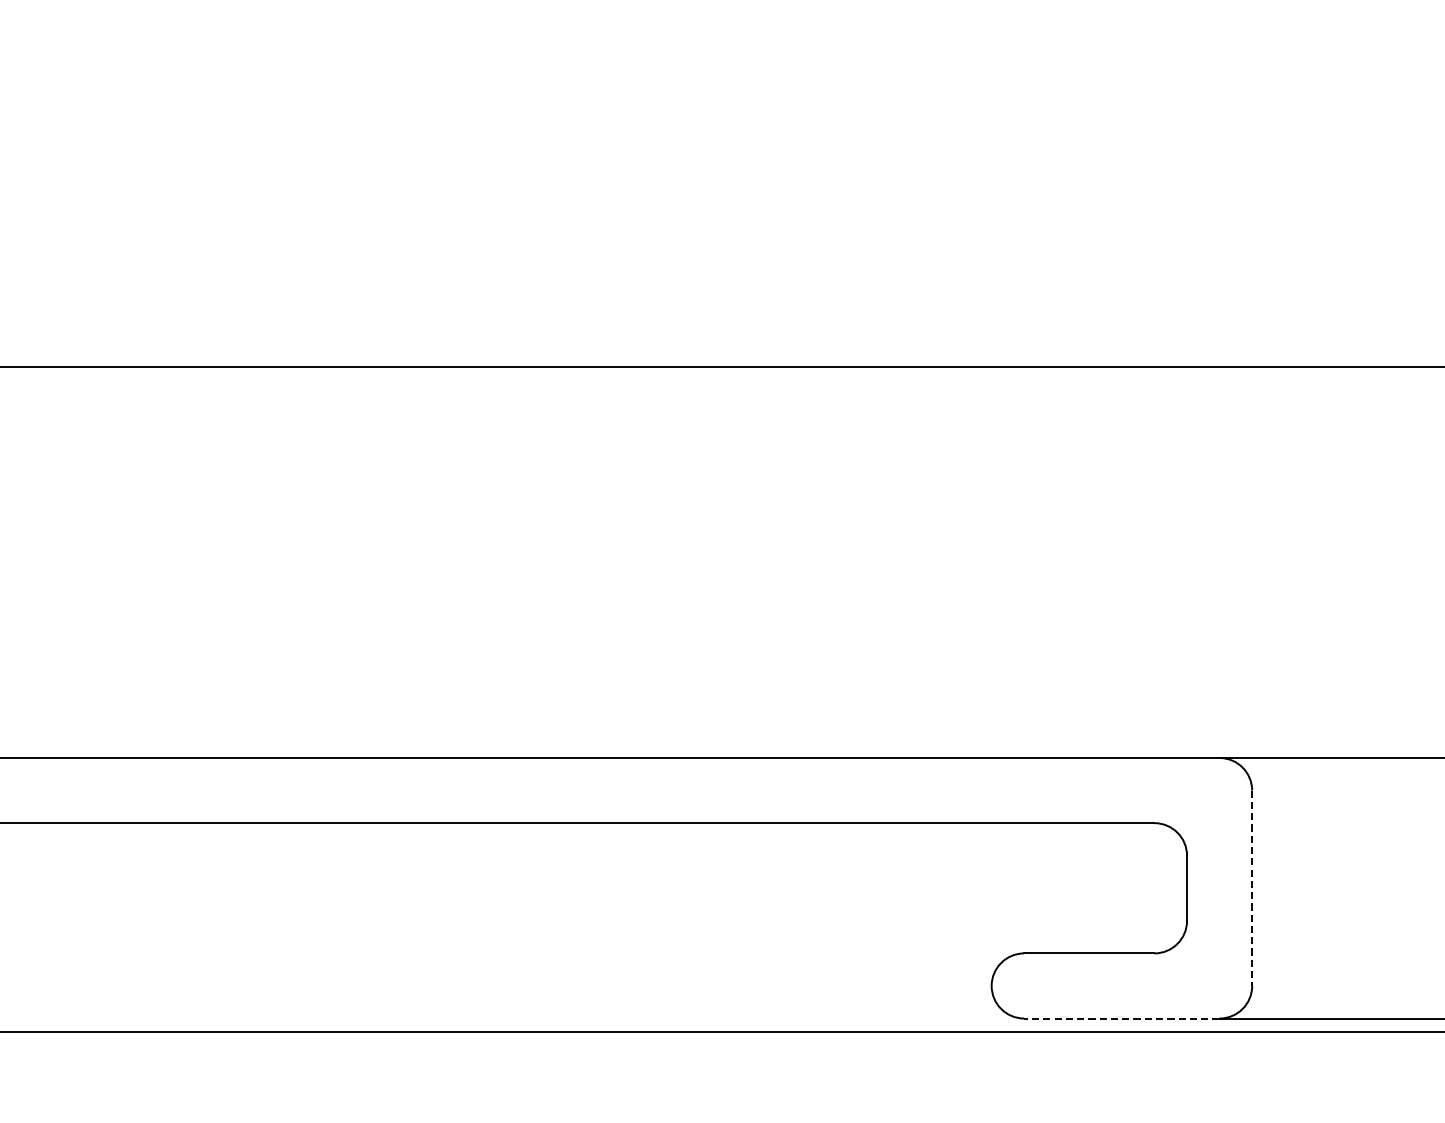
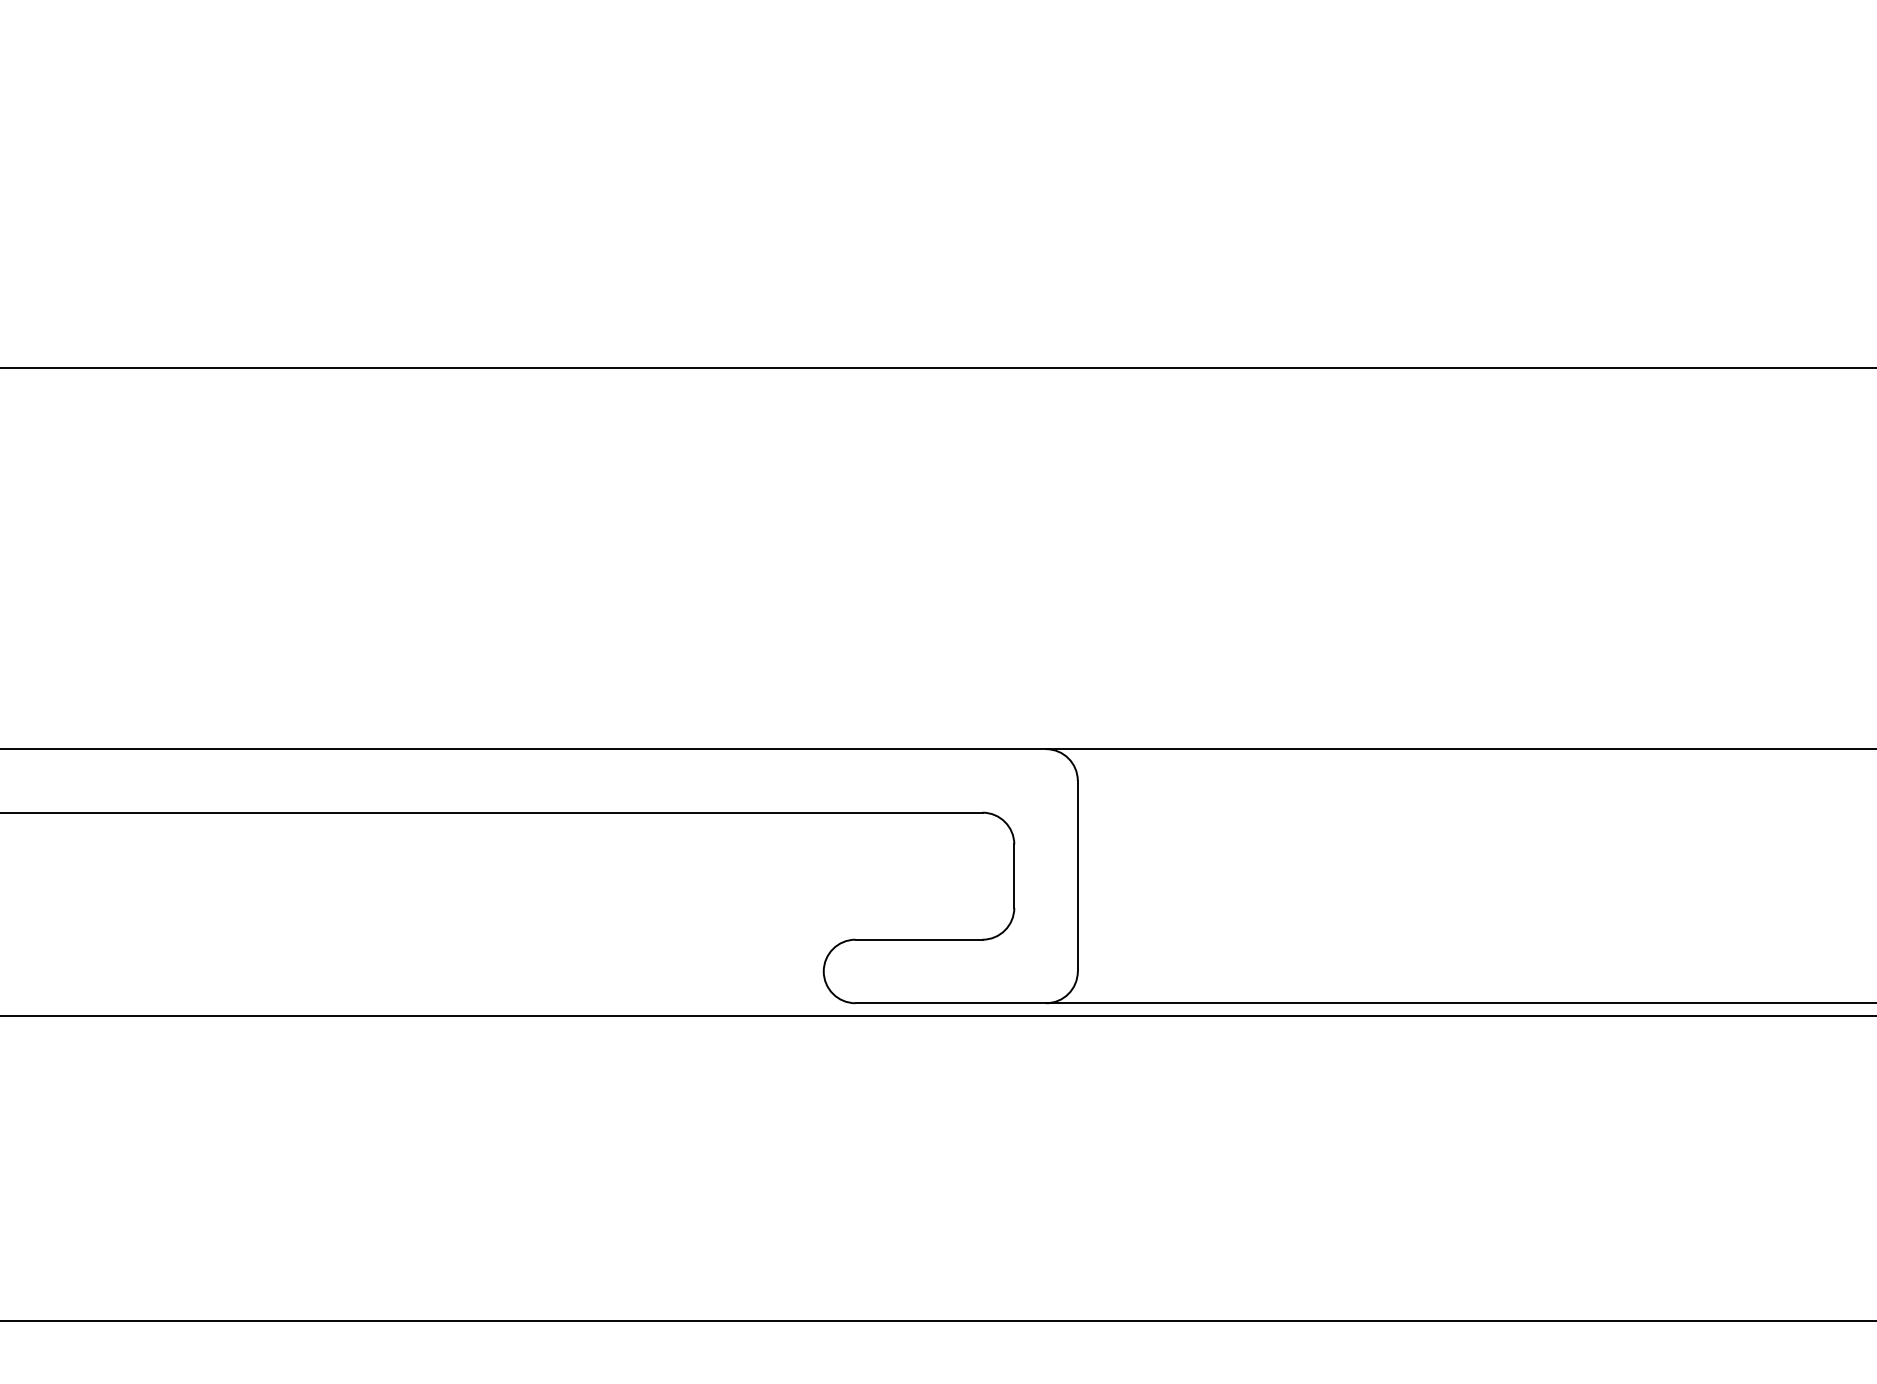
line: (1251, 888) -> (1077, 876), dashed -> solid
line: (1121, 1018) -> (950, 1003), dashed -> solid

